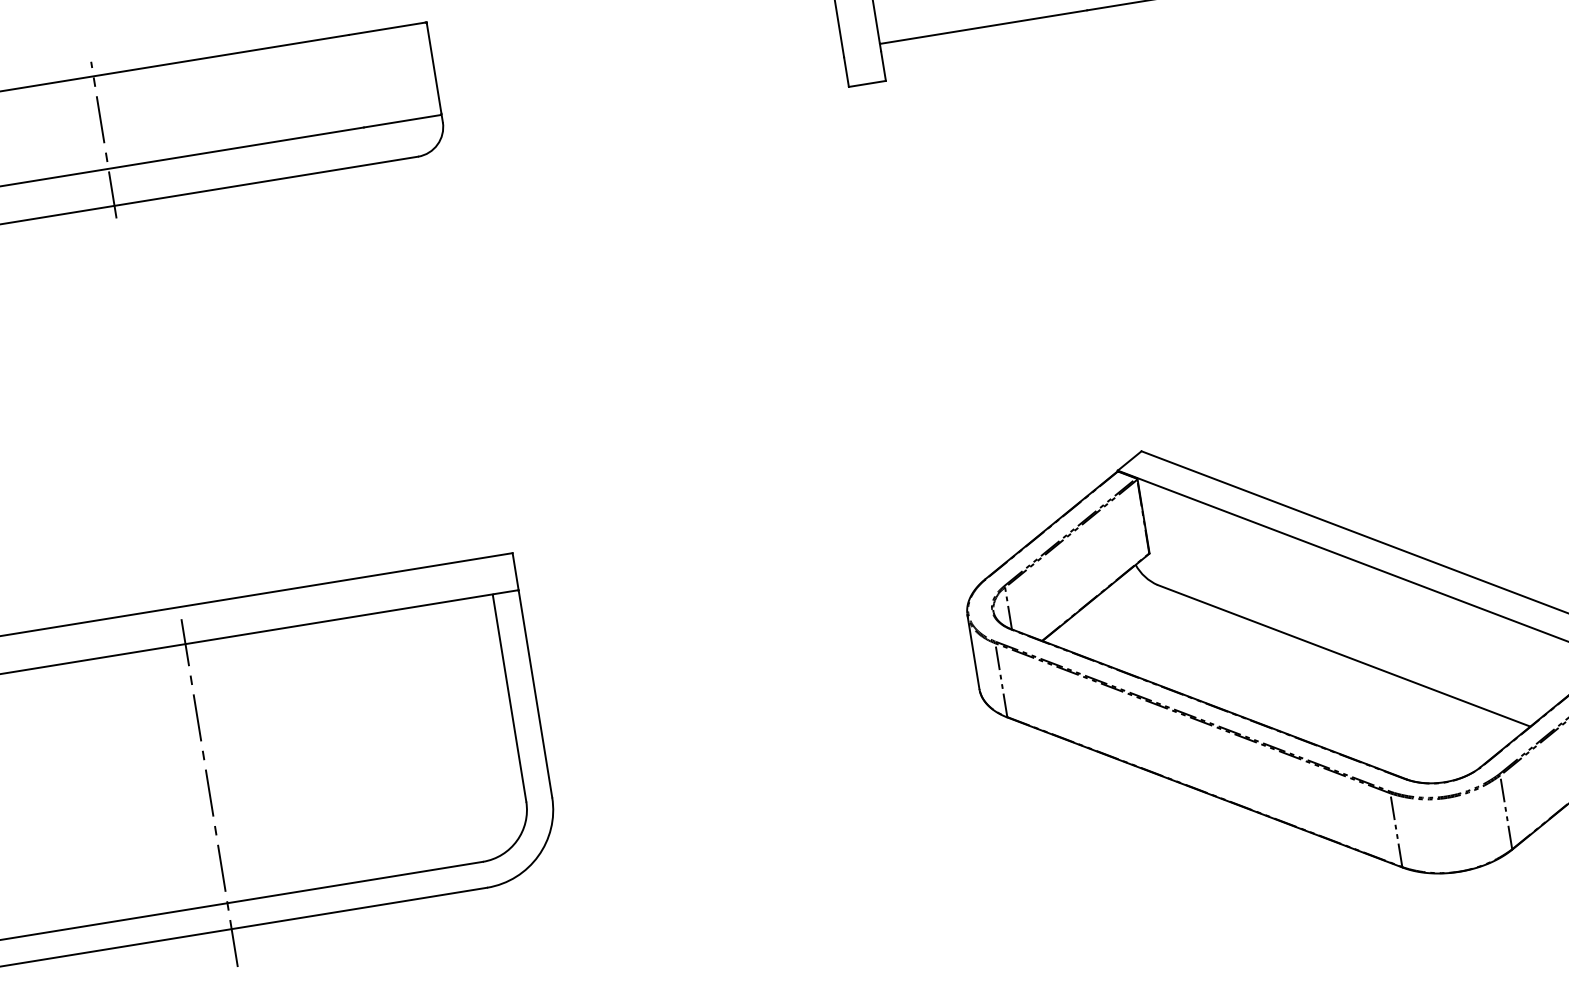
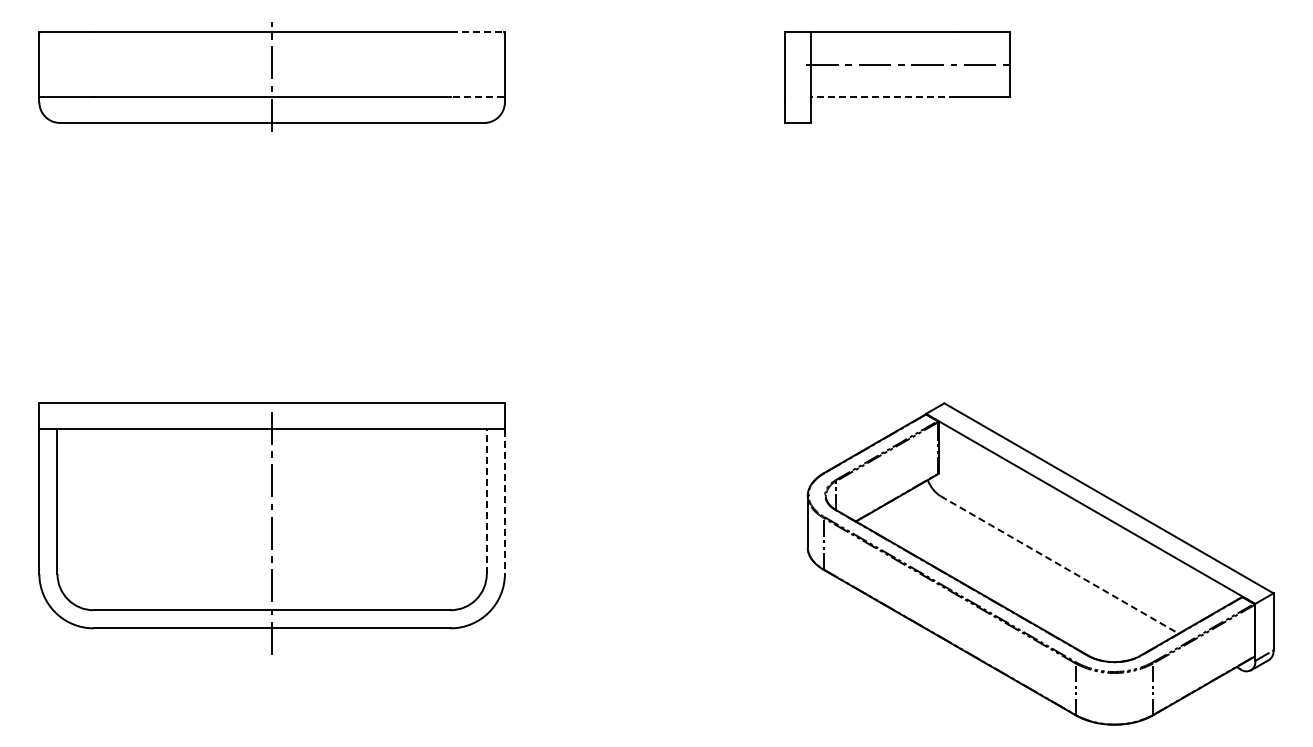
line: (983, 27) -> (883, 97), solid -> dashed
line: (387, 28) -> (477, 32), solid -> dashed
line: (402, 121) -> (477, 97), solid -> dashed
line: (1345, 656) -> (1060, 565), solid -> dashed
line: (535, 695) -> (504, 502), solid -> dashed
line: (509, 697) -> (486, 501), solid -> dashed

